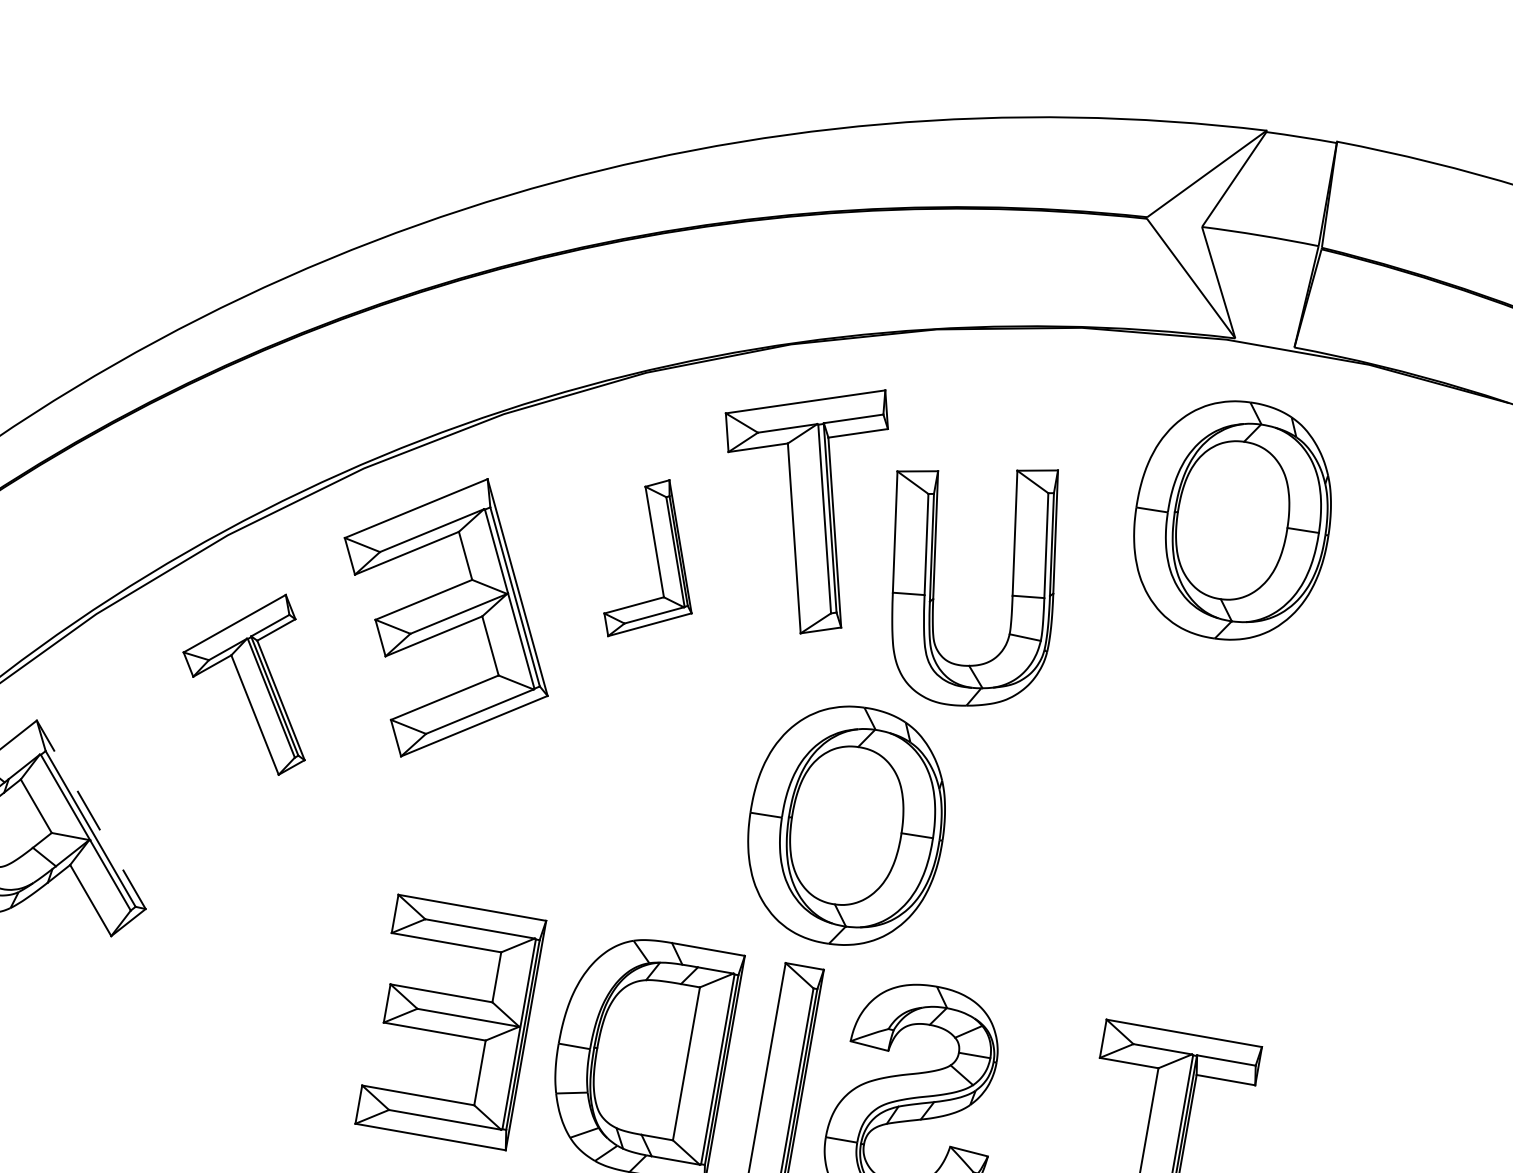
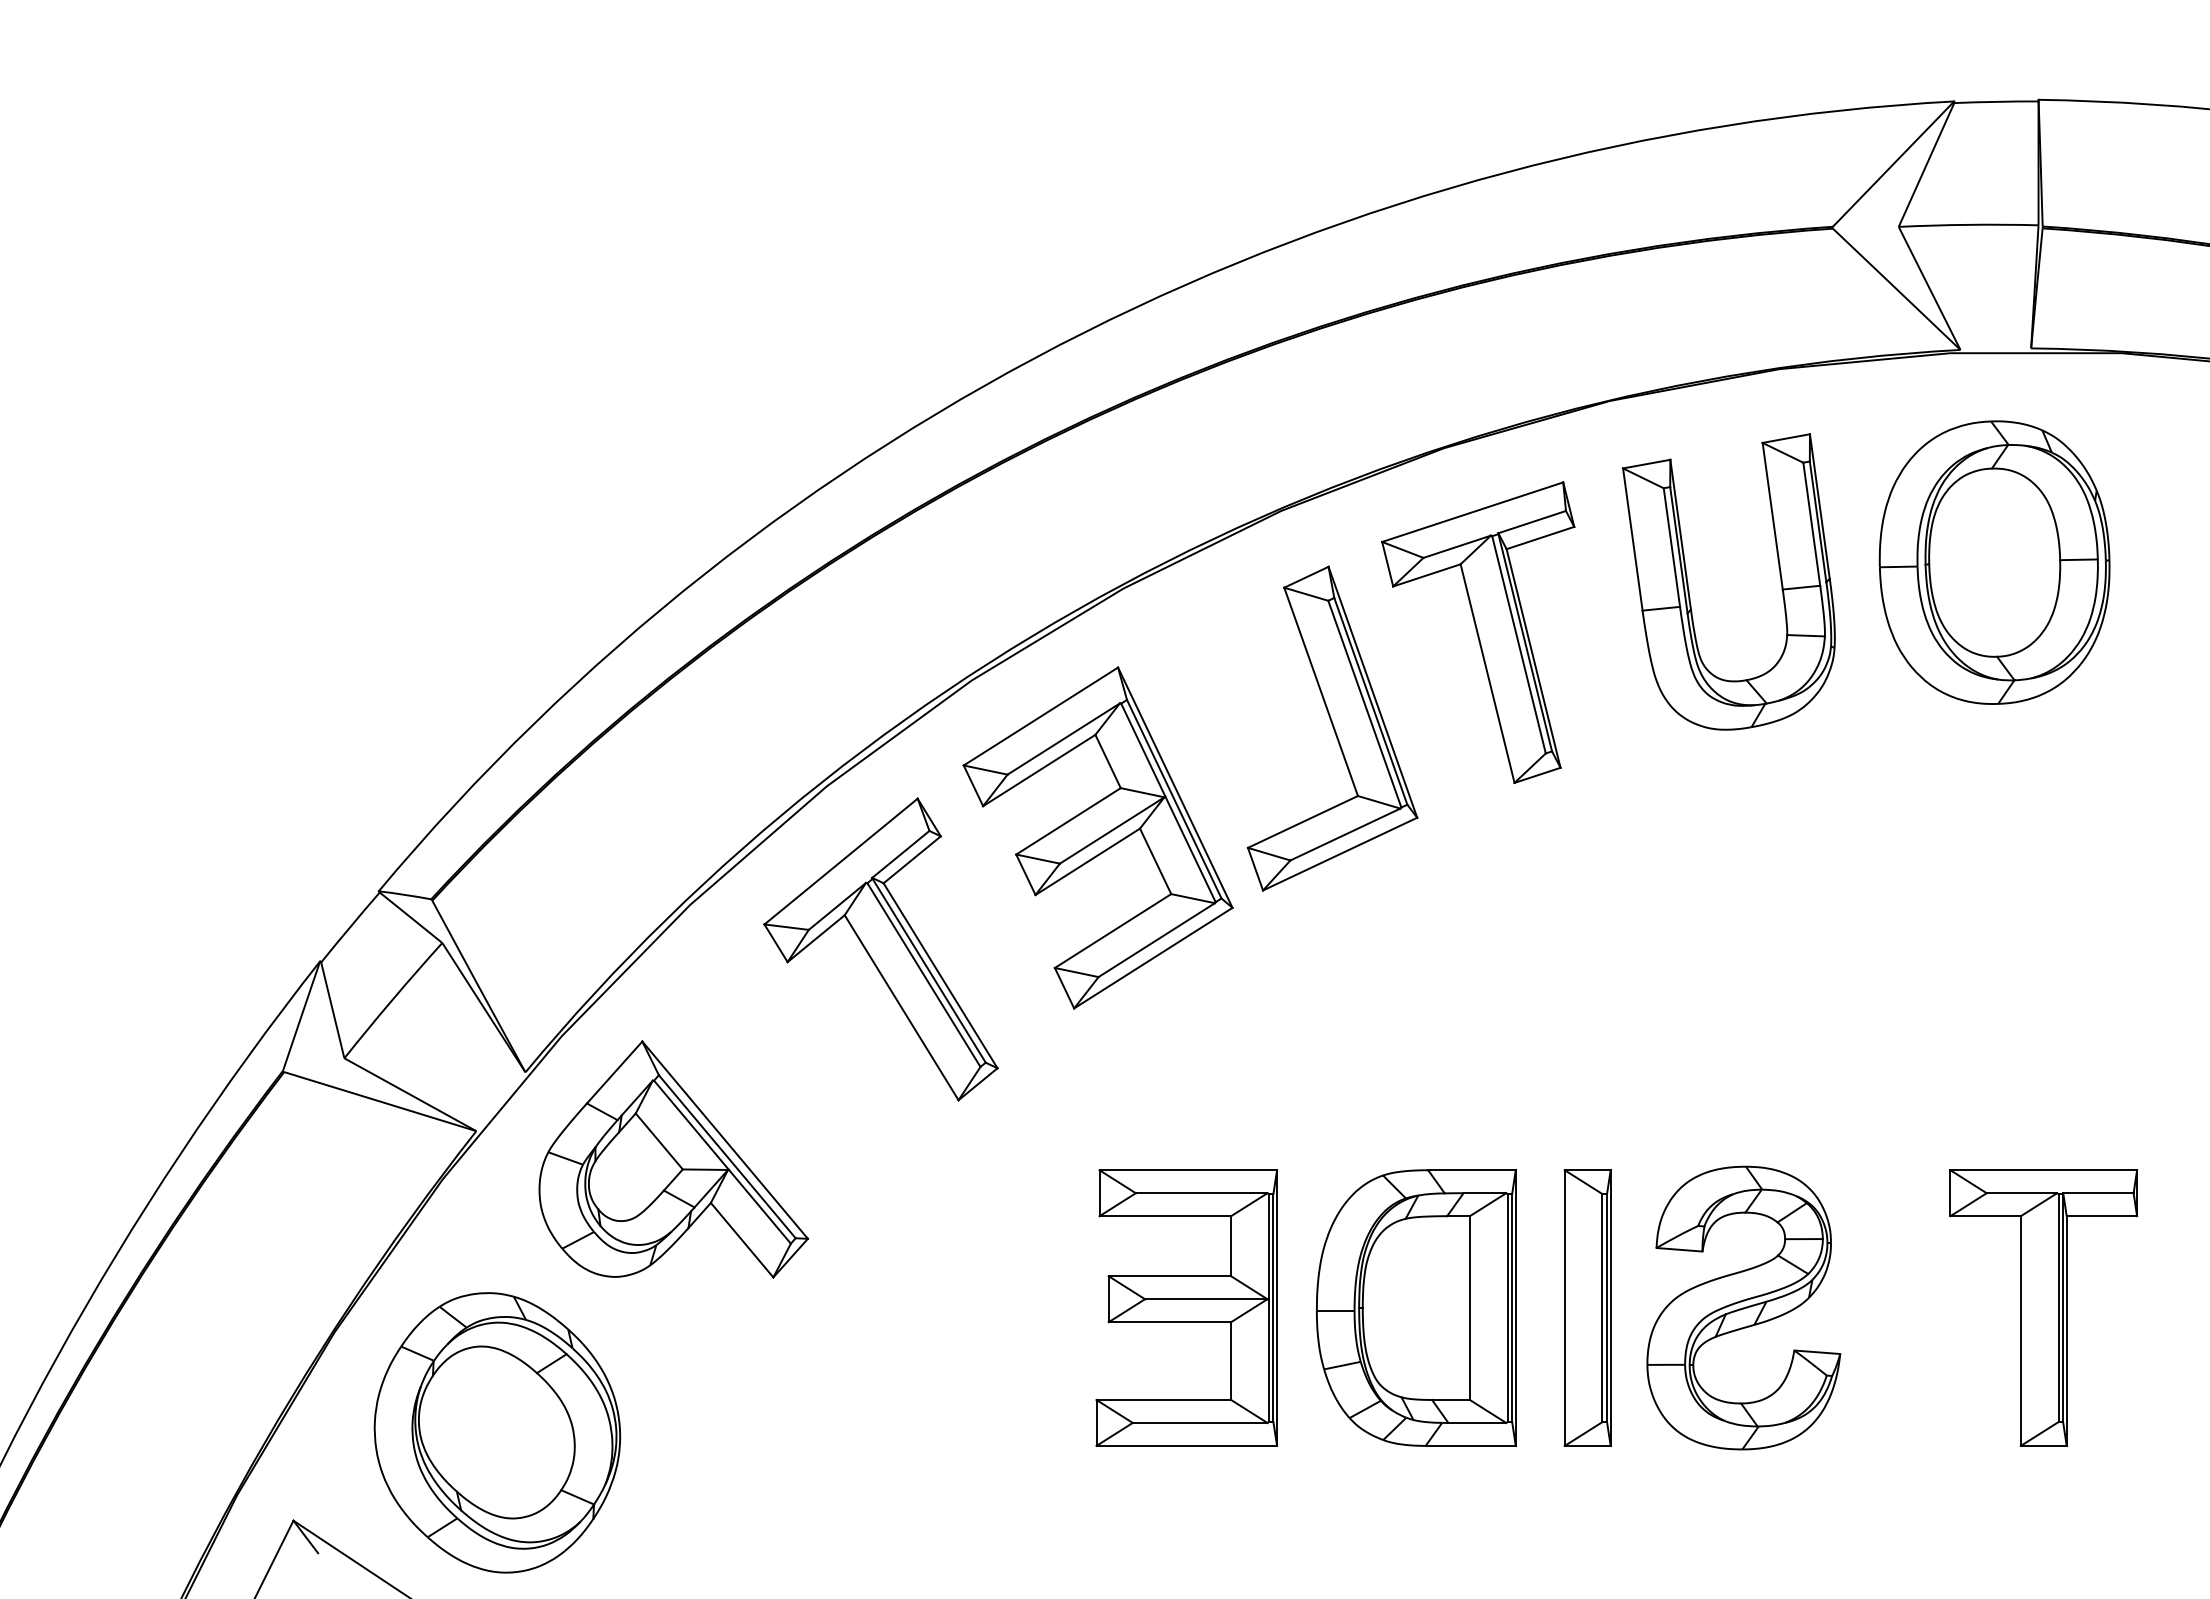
part: (657, 561) -> (1332, 728), size x1.67
part: (935, 582) -> (1689, 589), moved
part: (248, 678) -> (880, 949), size x1.43
line: (91, 815) -> (725, 1140), dashed -> solid
part: (846, 825) -> (1607, 997), removed

